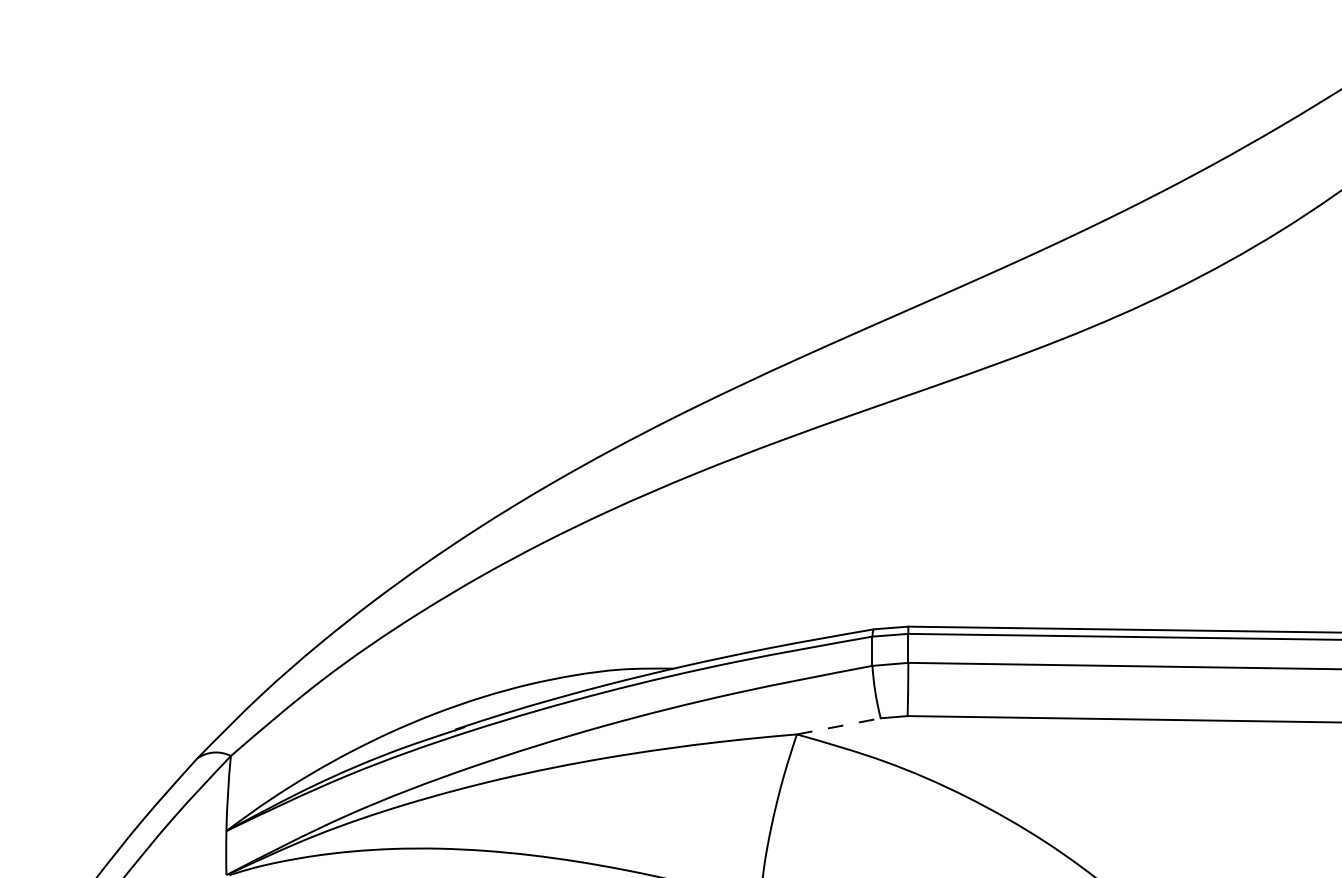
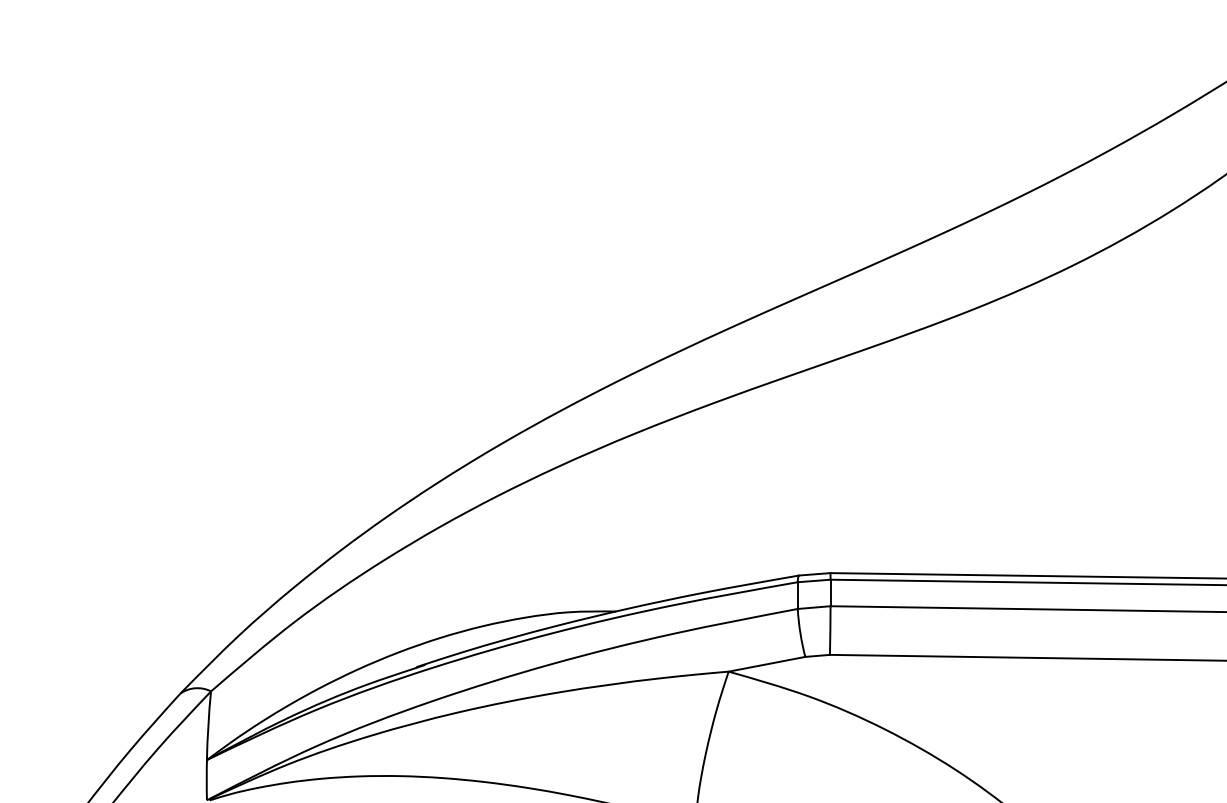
line: (839, 726) -> (767, 664), dashed -> solid

